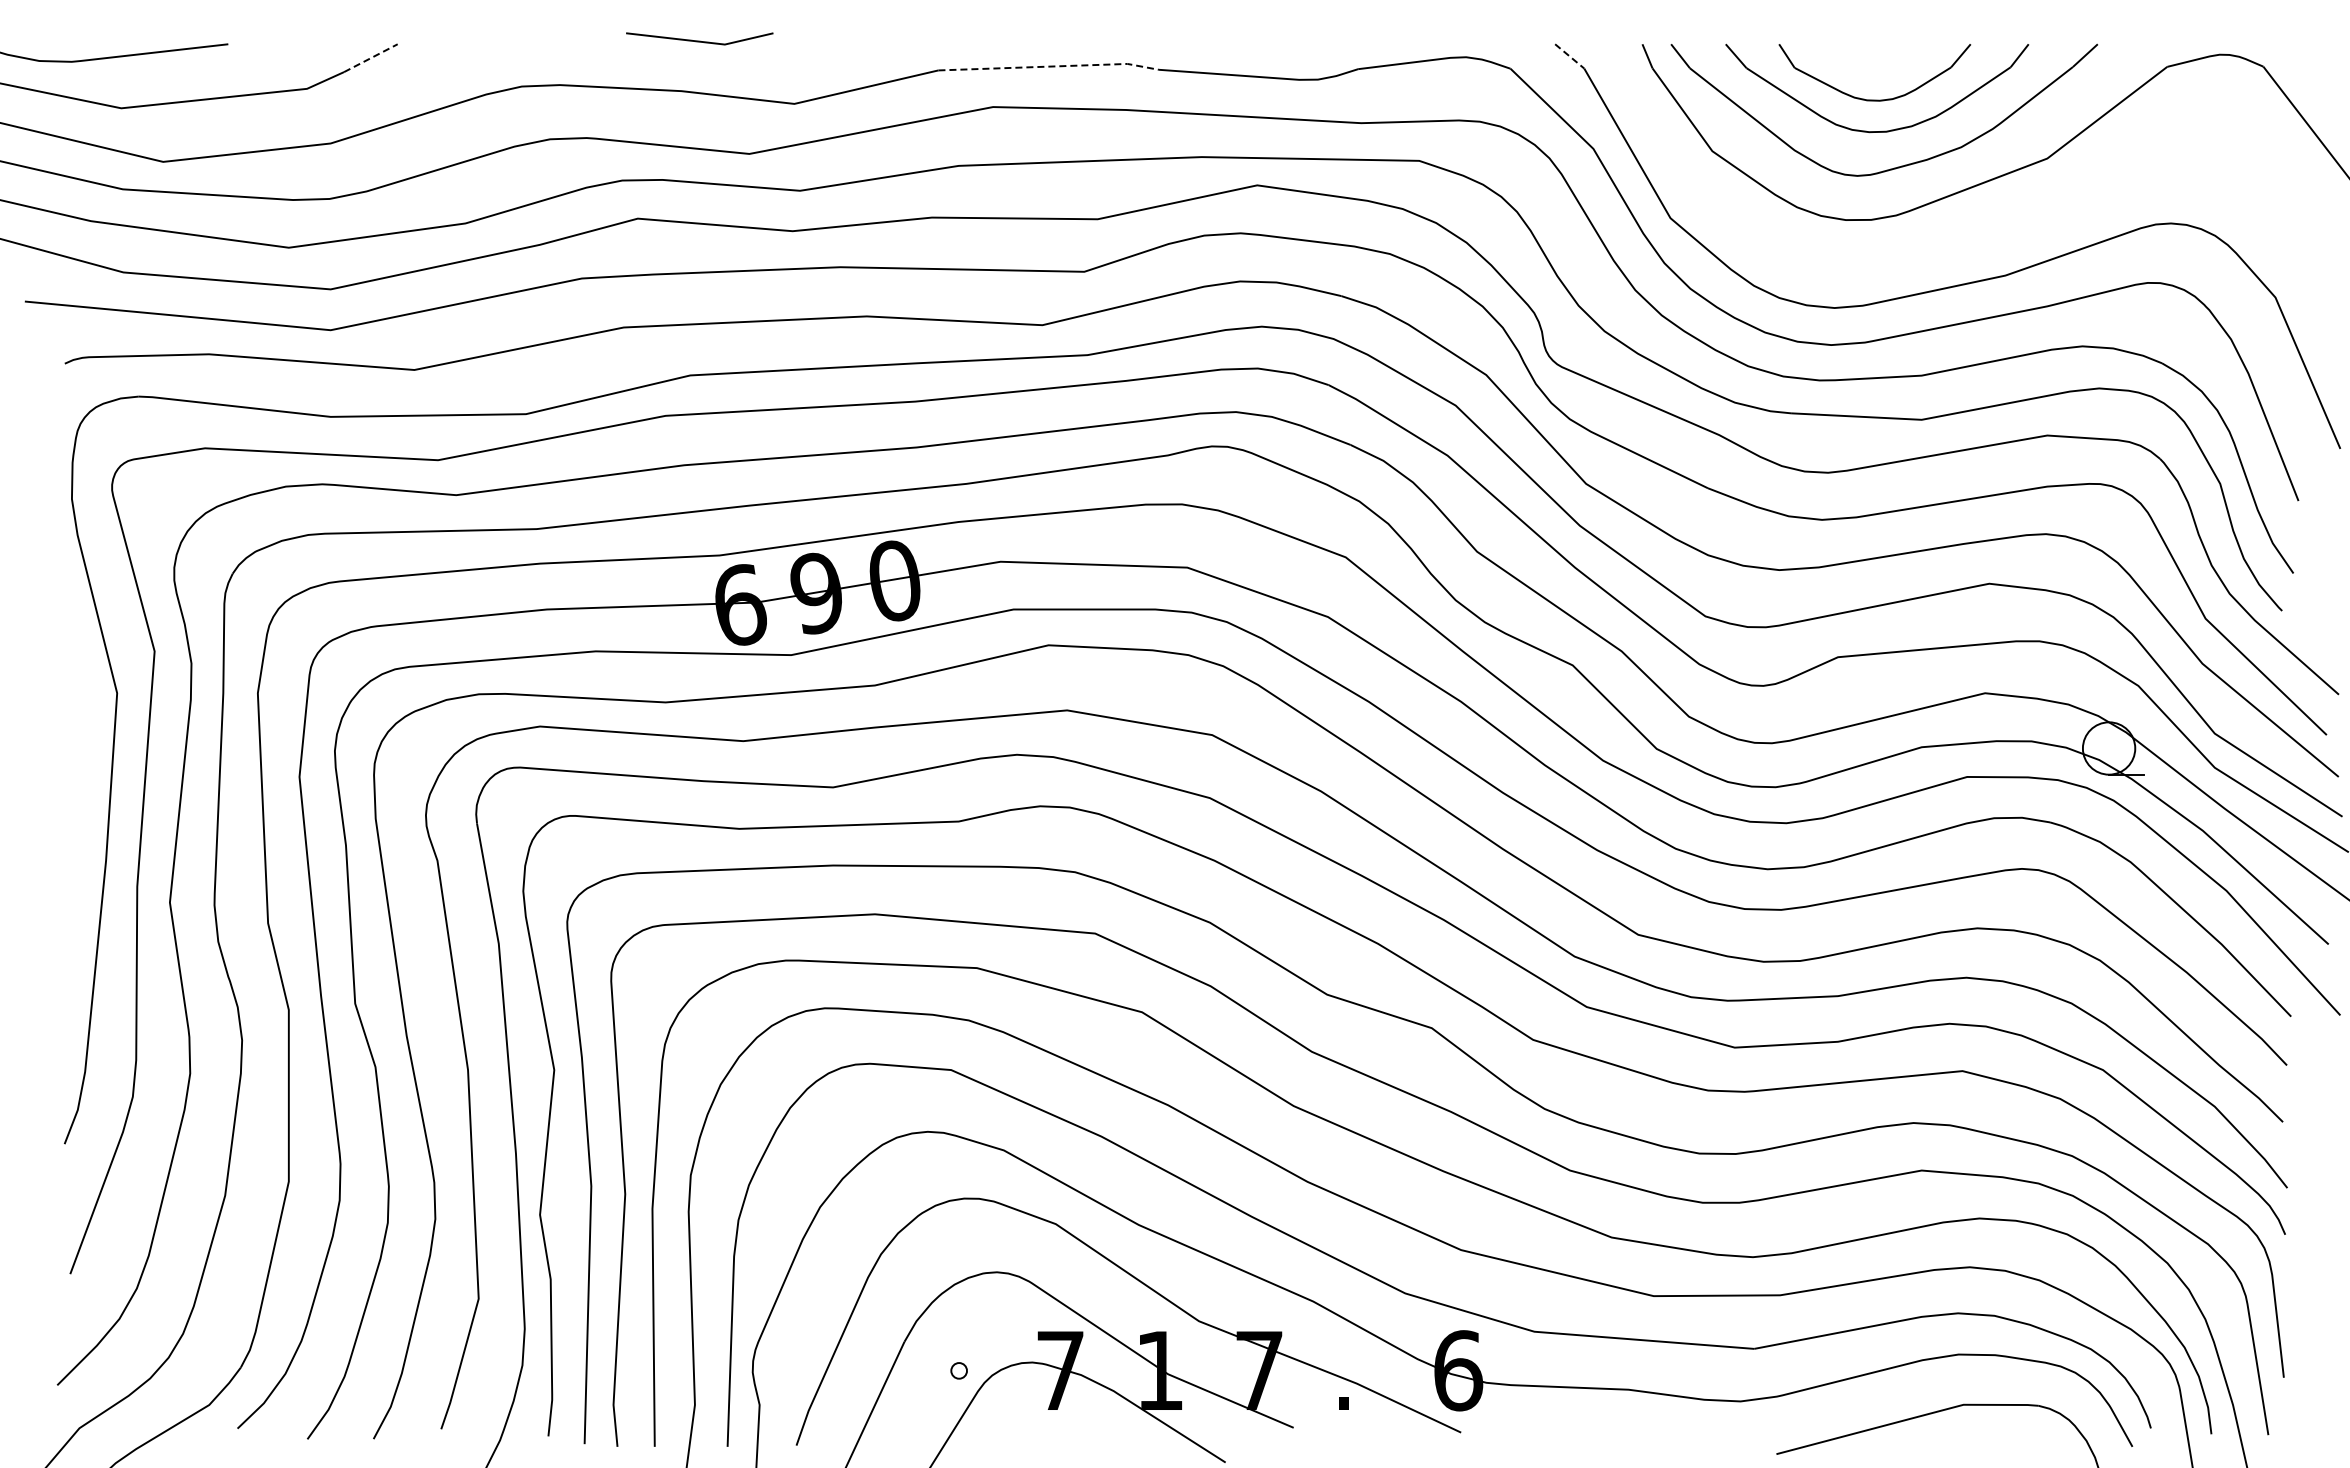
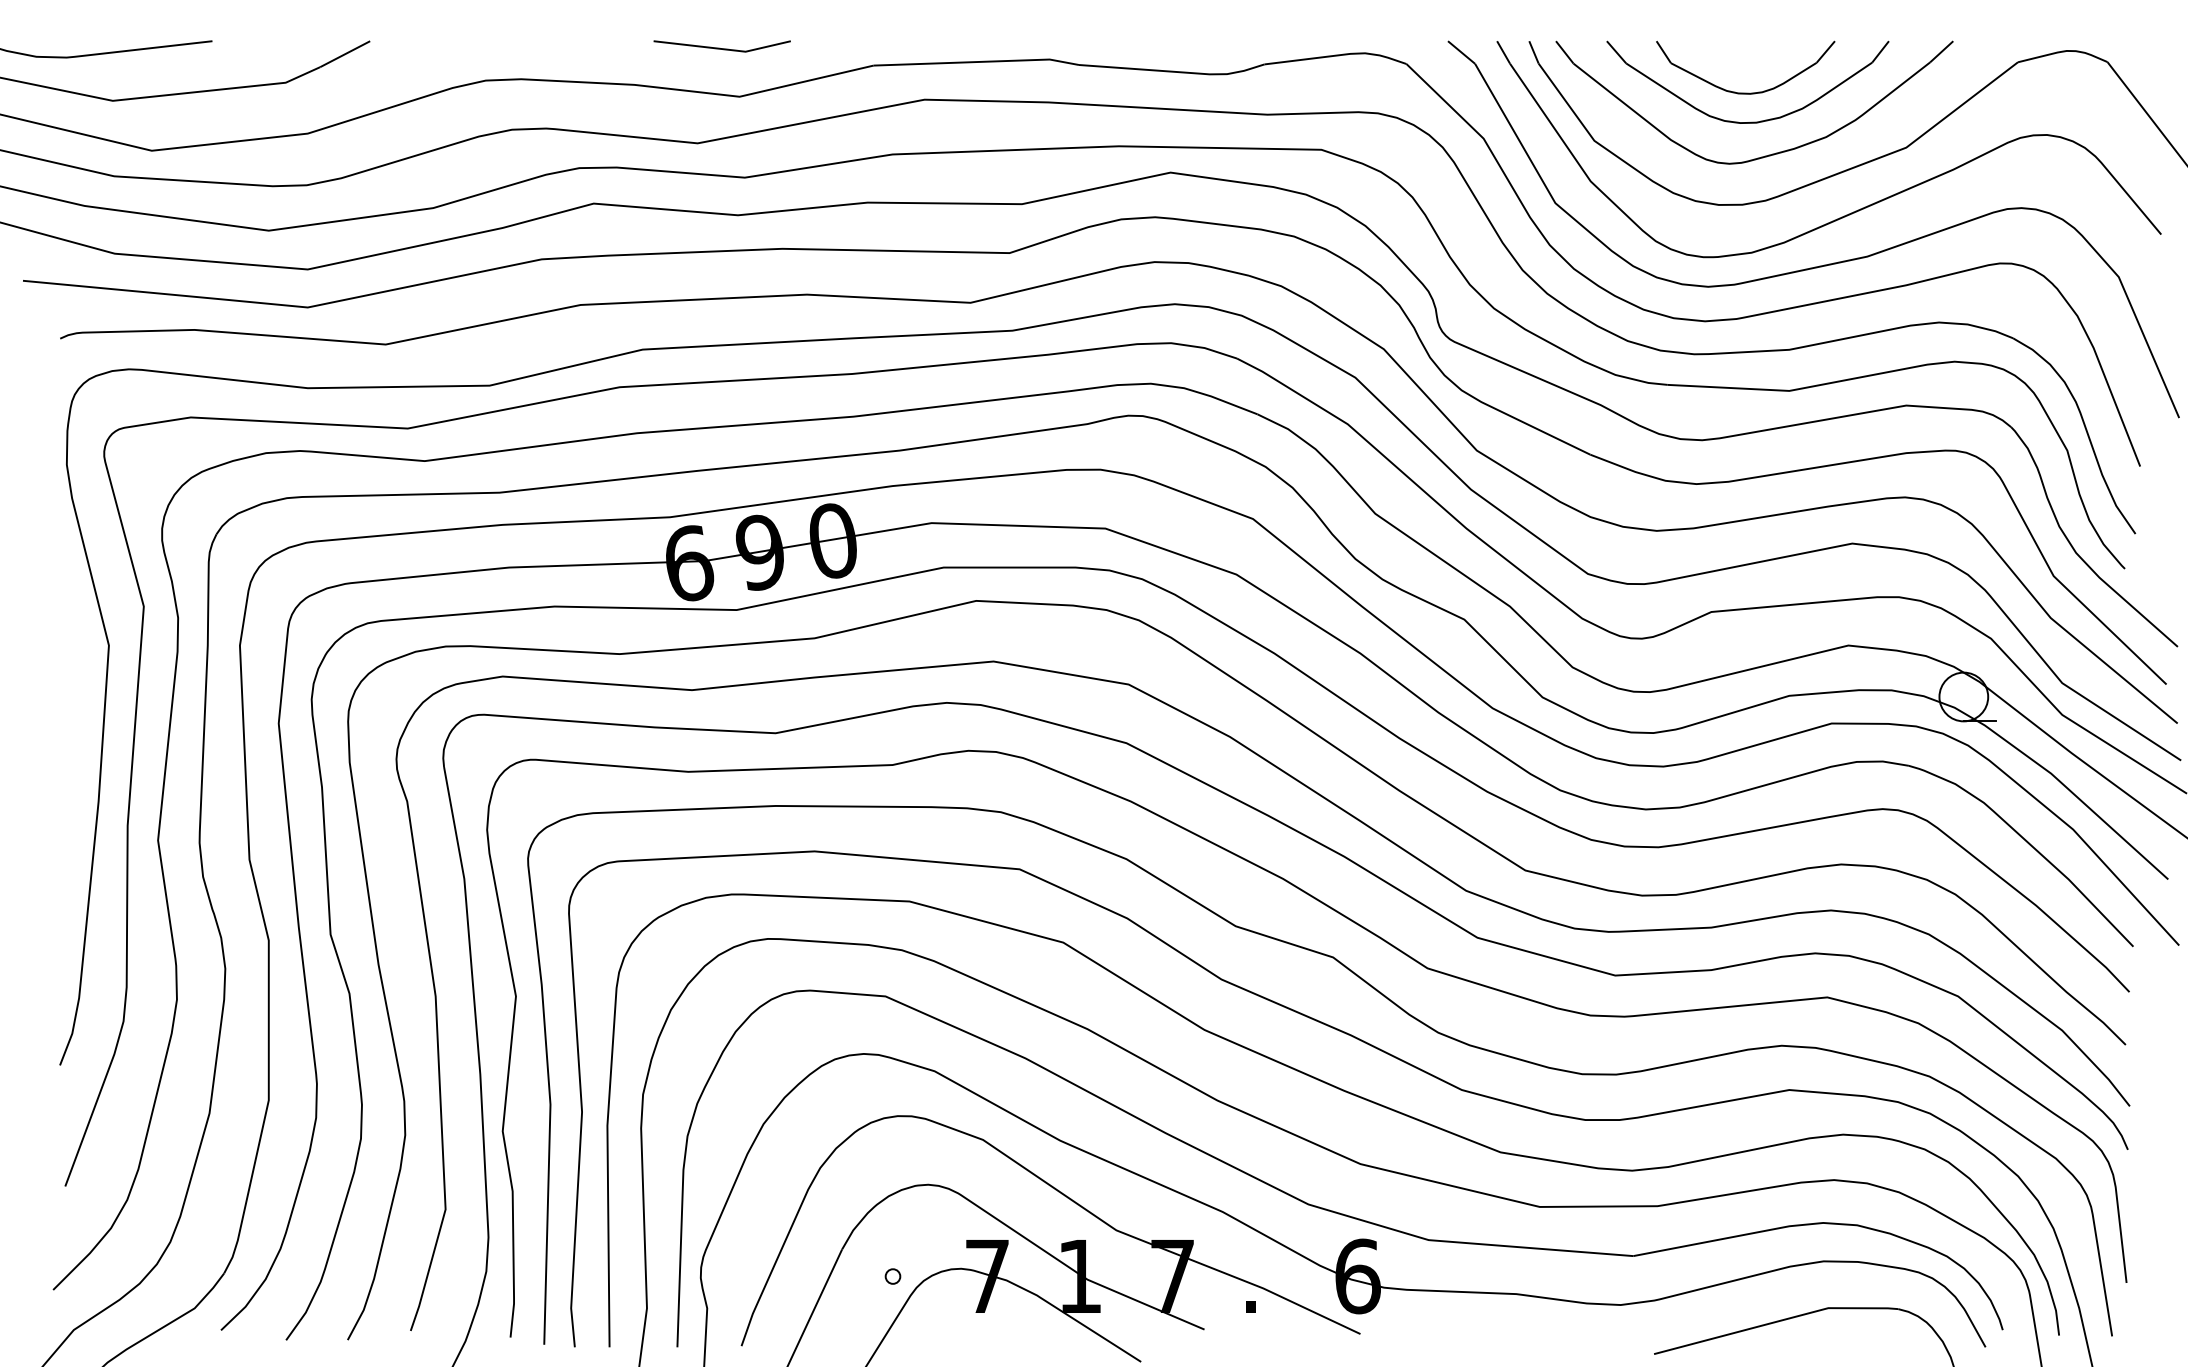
line: (699, 40) -> (721, 47), moved
line: (1569, 56) -> (1461, 52), dashed -> solid
line: (371, 57) -> (345, 53), dashed -> solid
line: (1049, 66) -> (977, 61), dashed -> solid
part: (1989, 227) -> (1852, 211), added

